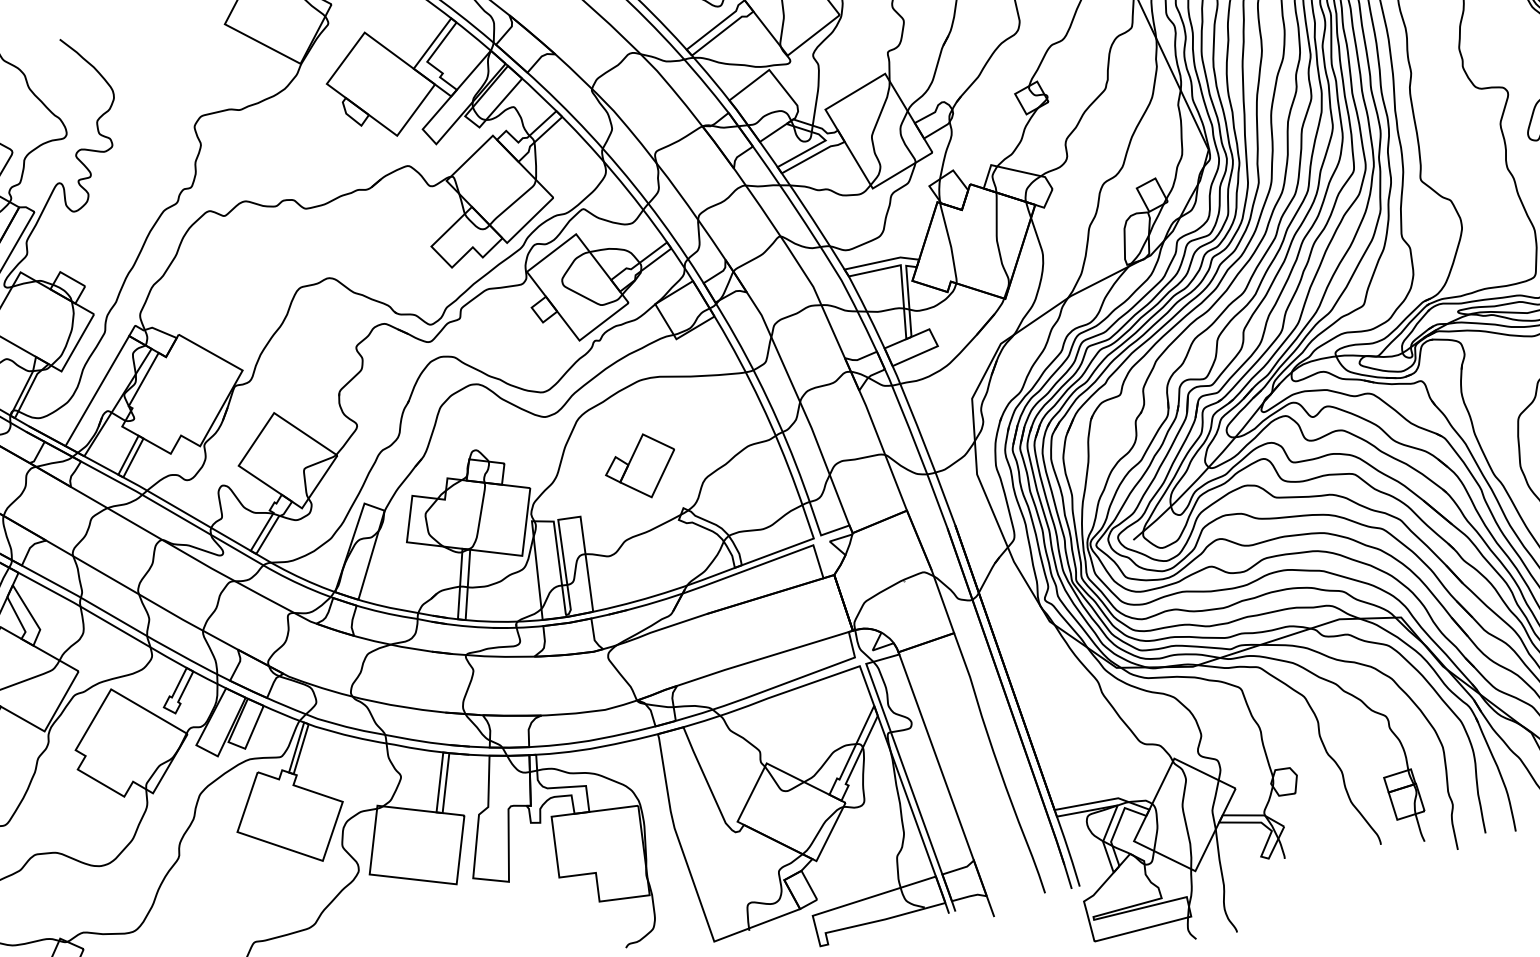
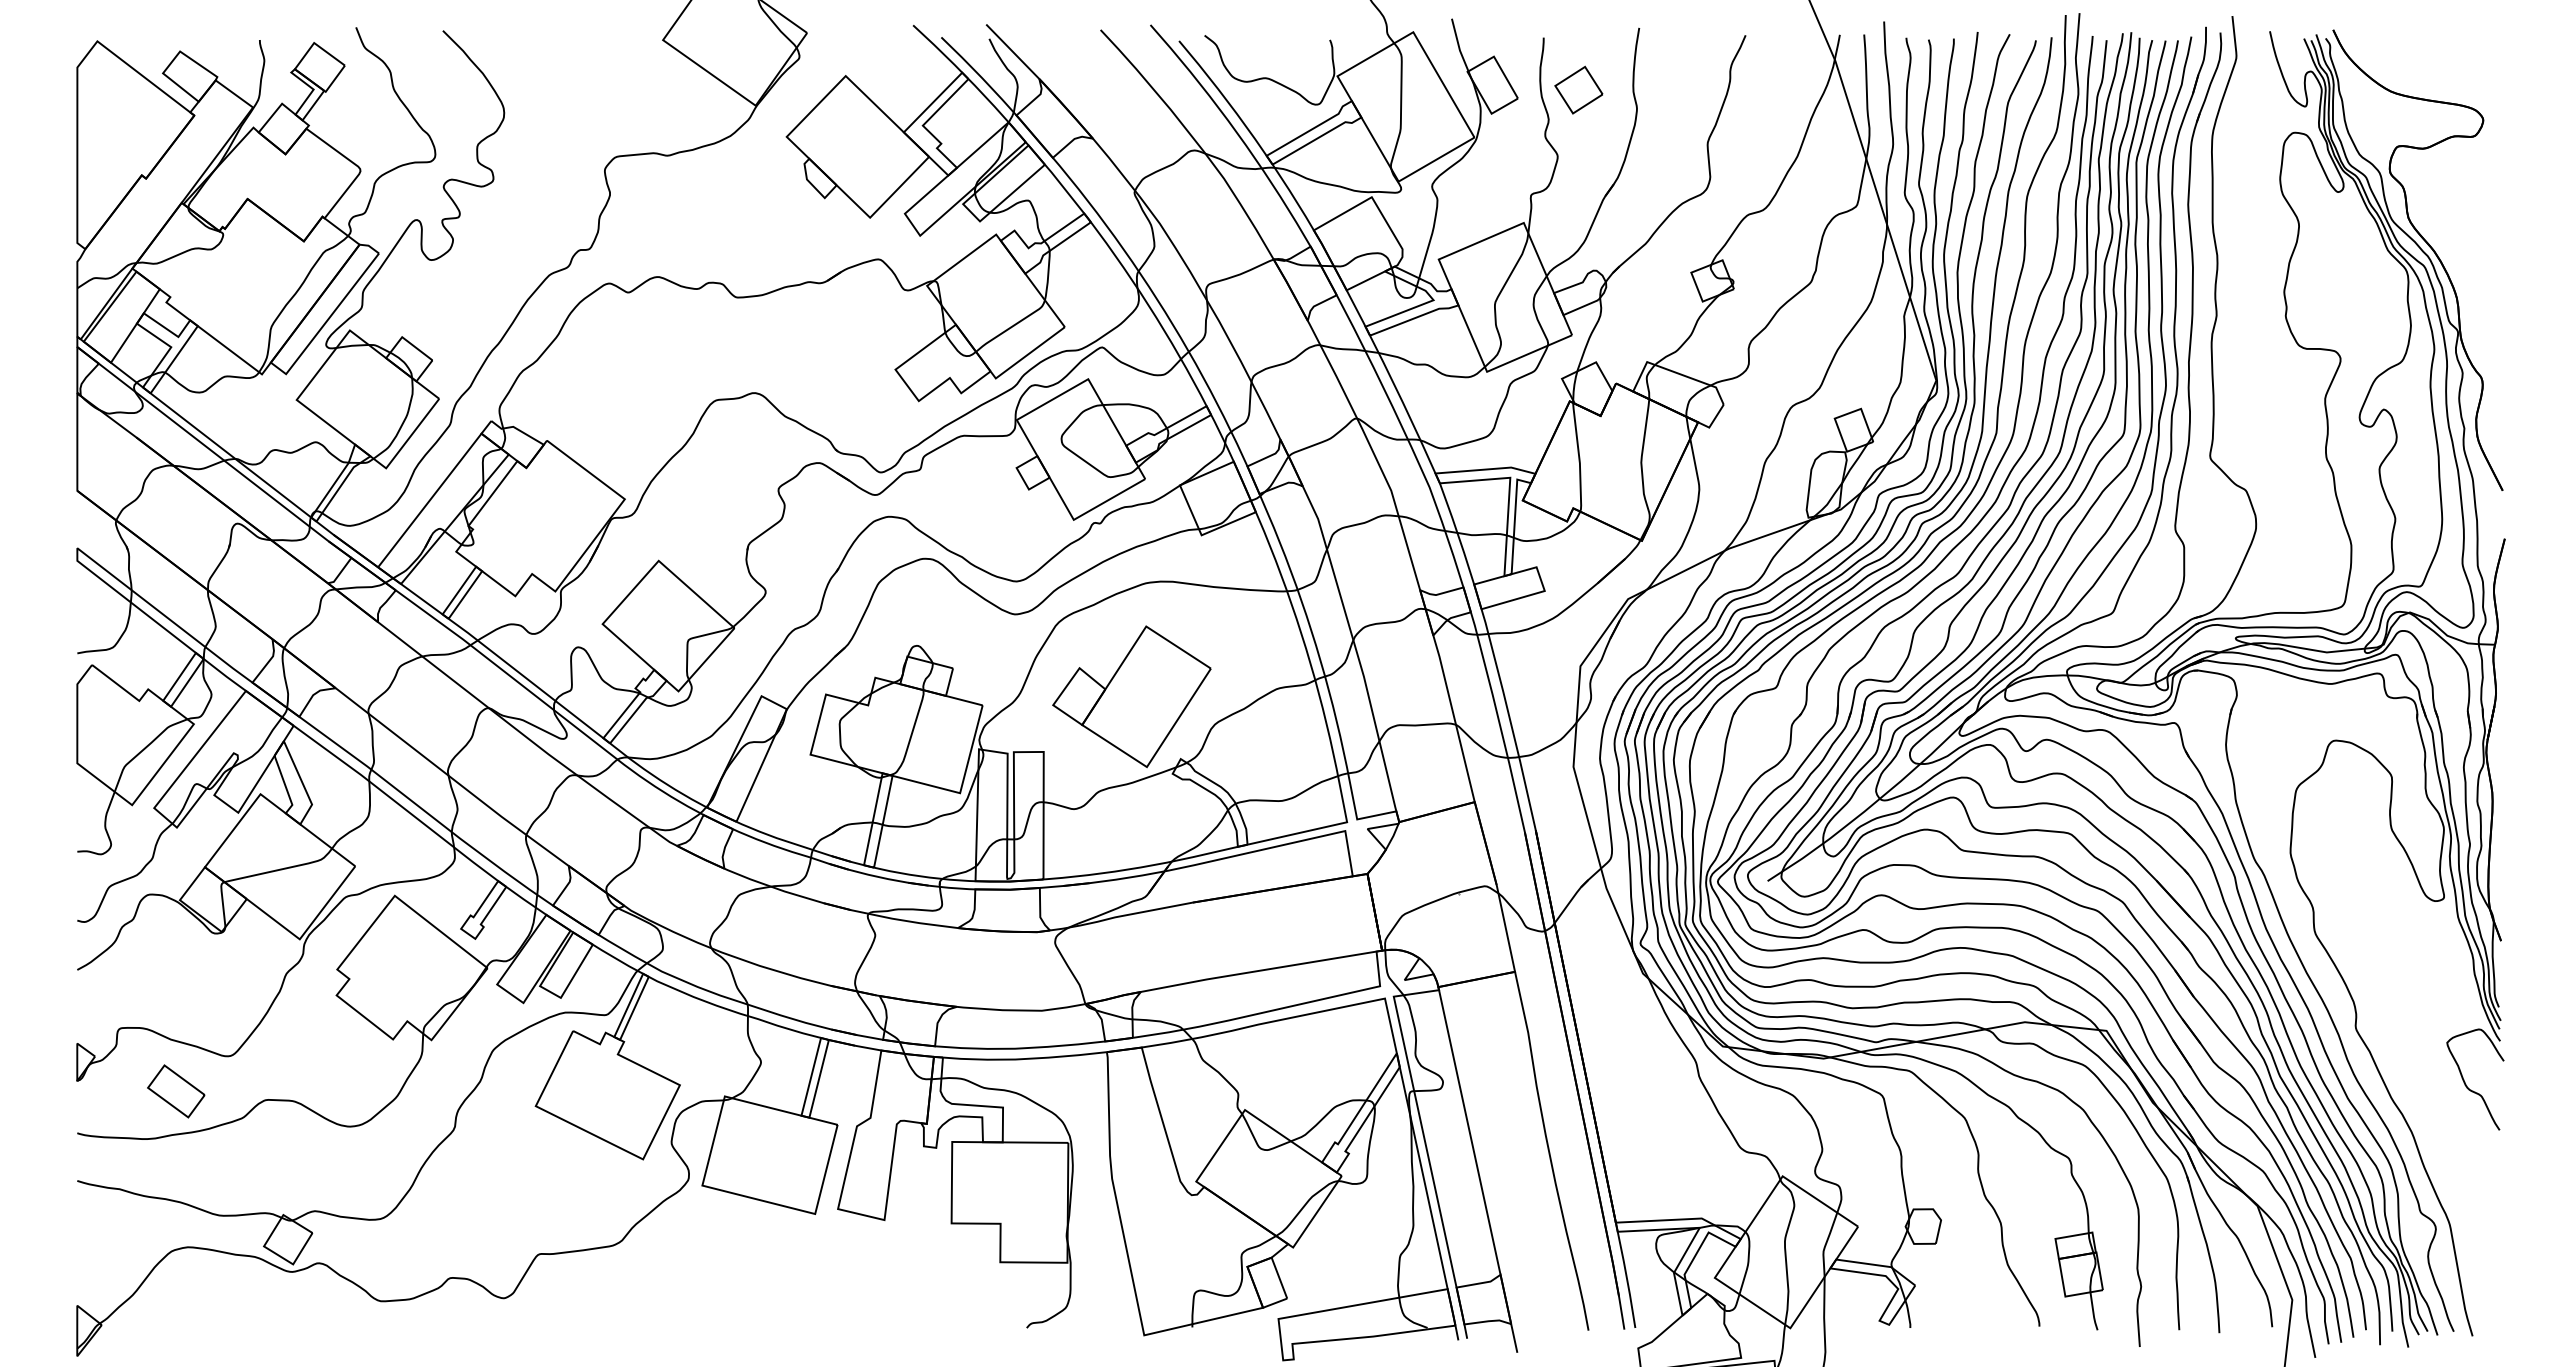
part: (640, 466) -> (1131, 696), size x1.67

